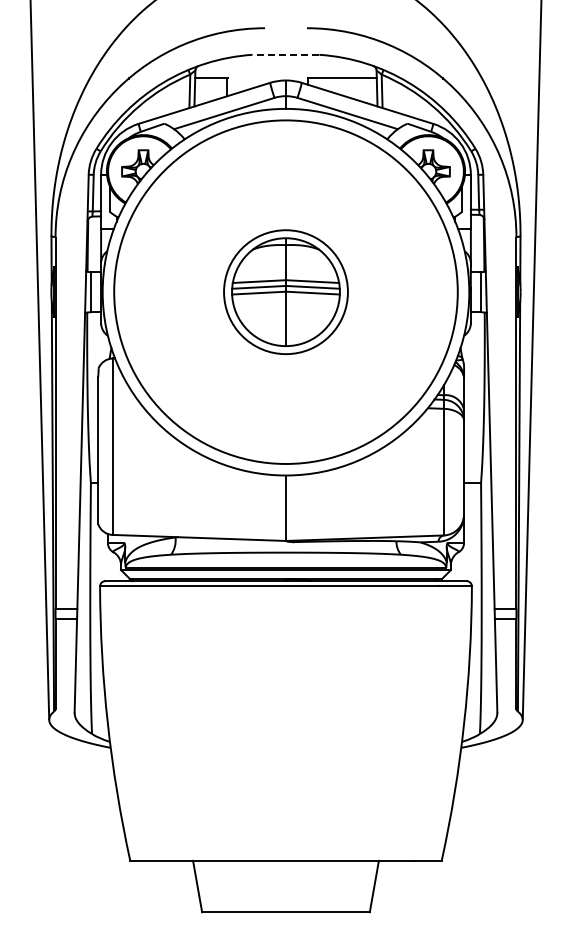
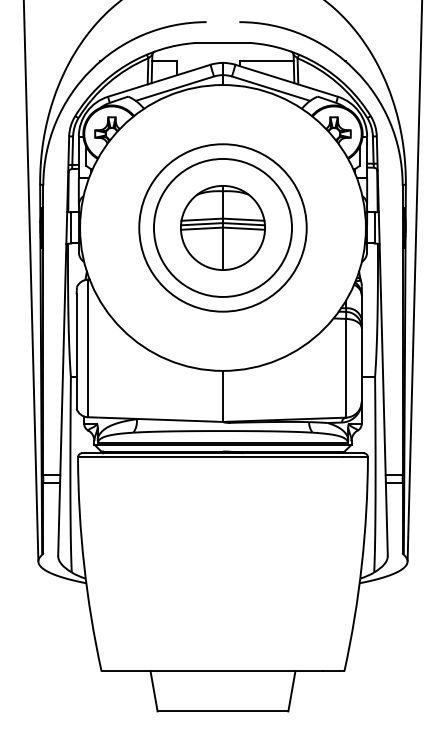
line: (285, 54) -> (222, 42), dashed -> solid
circle: (285, 291) -> (222, 227), size x0.62
circle: (285, 291) -> (222, 227), size x1.43

